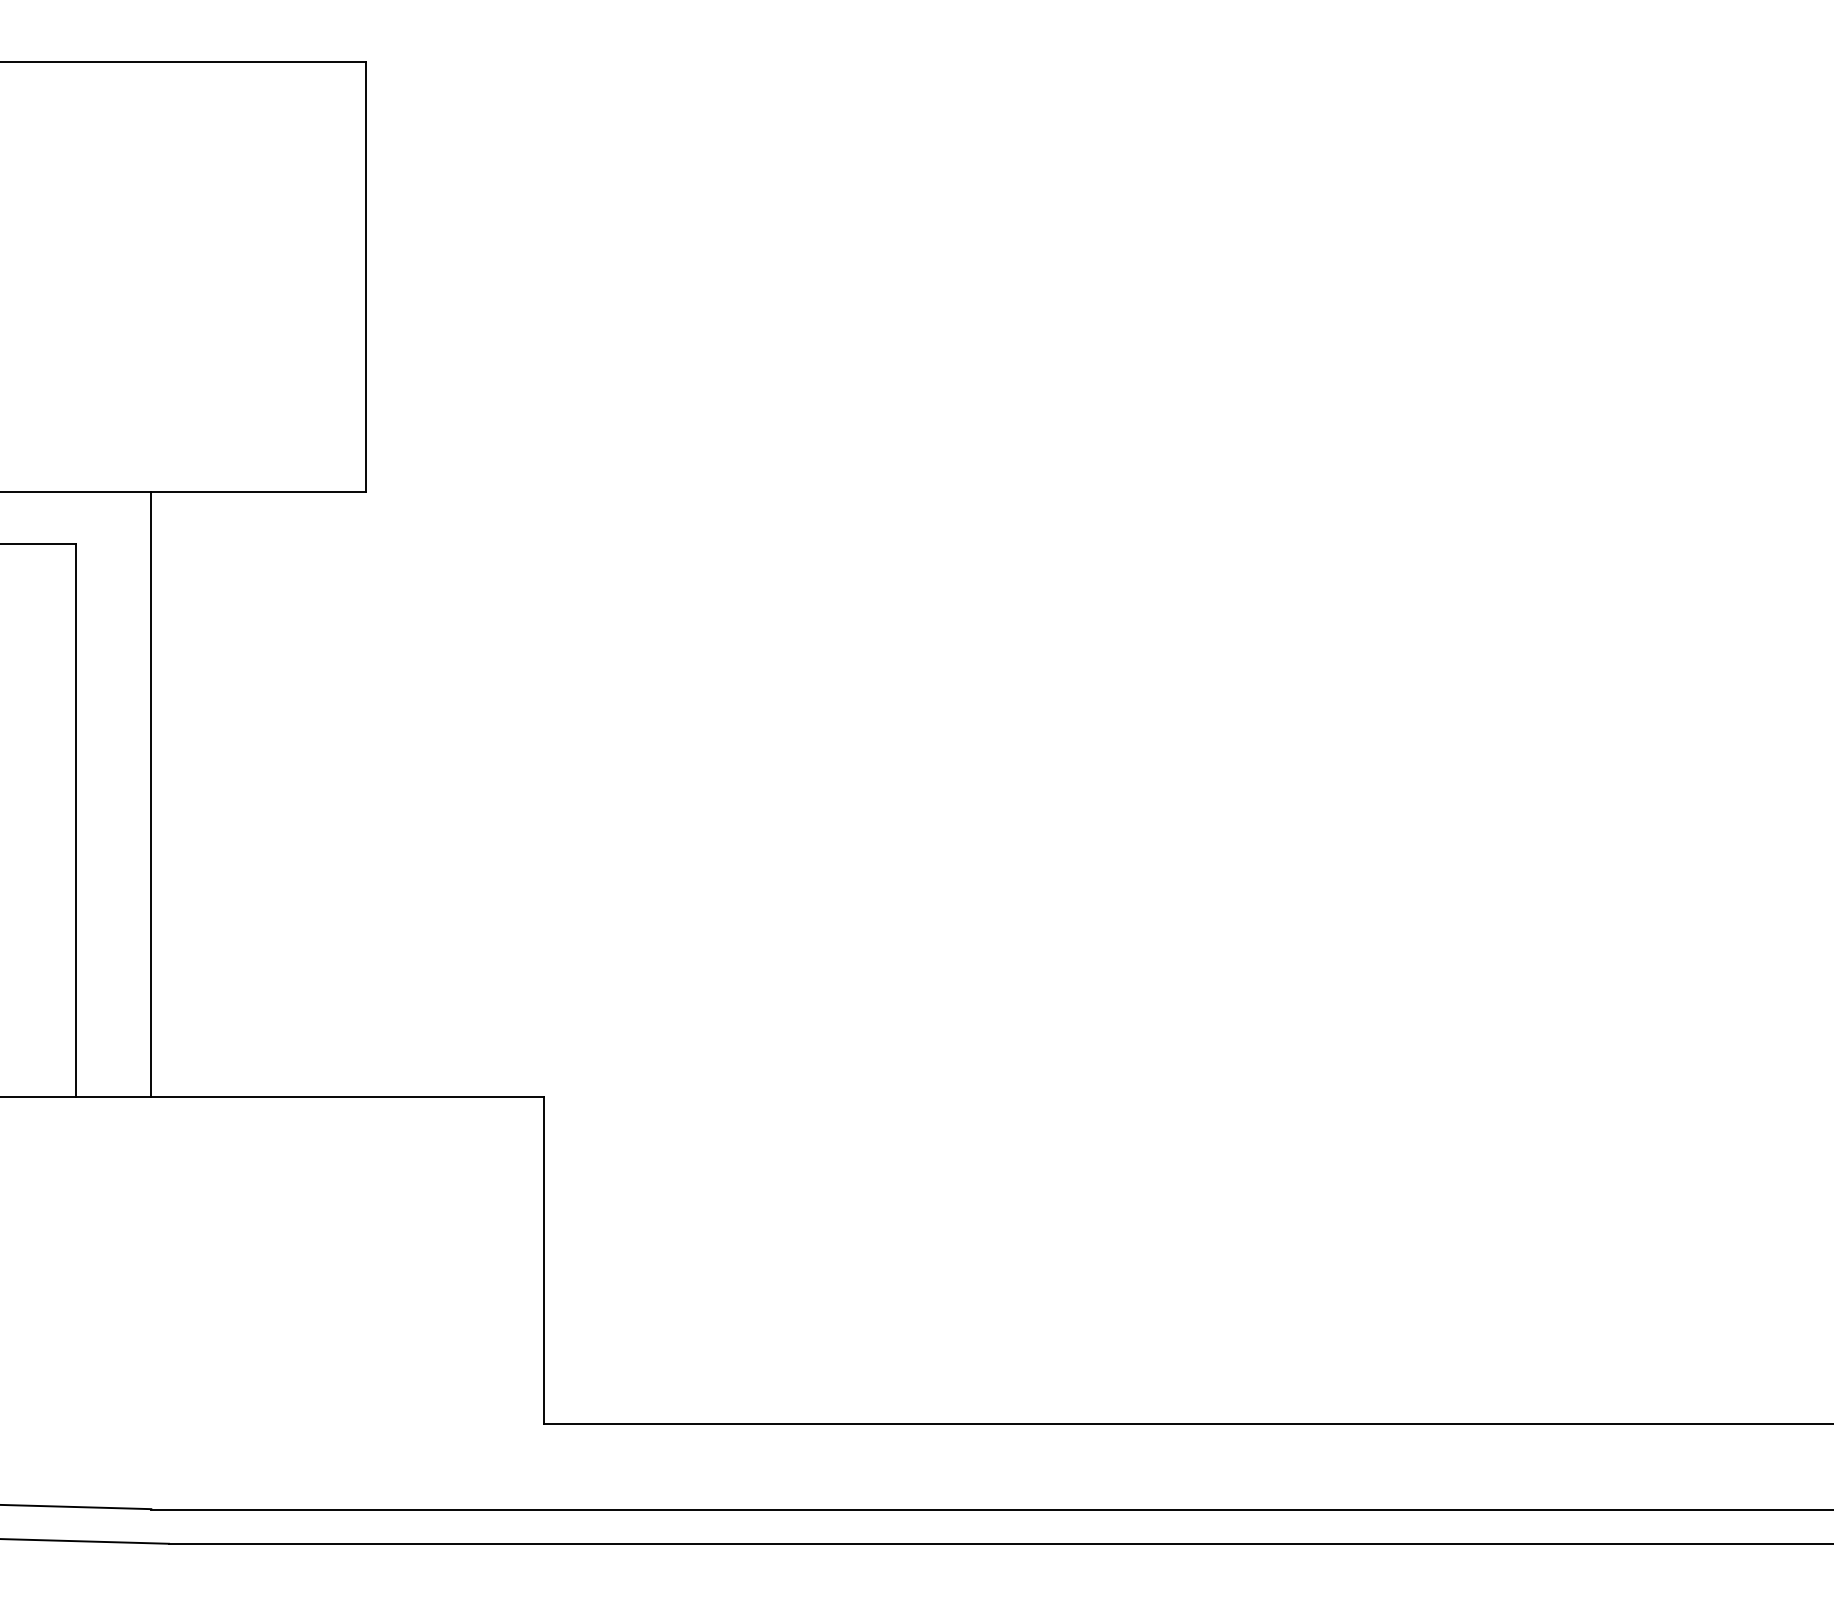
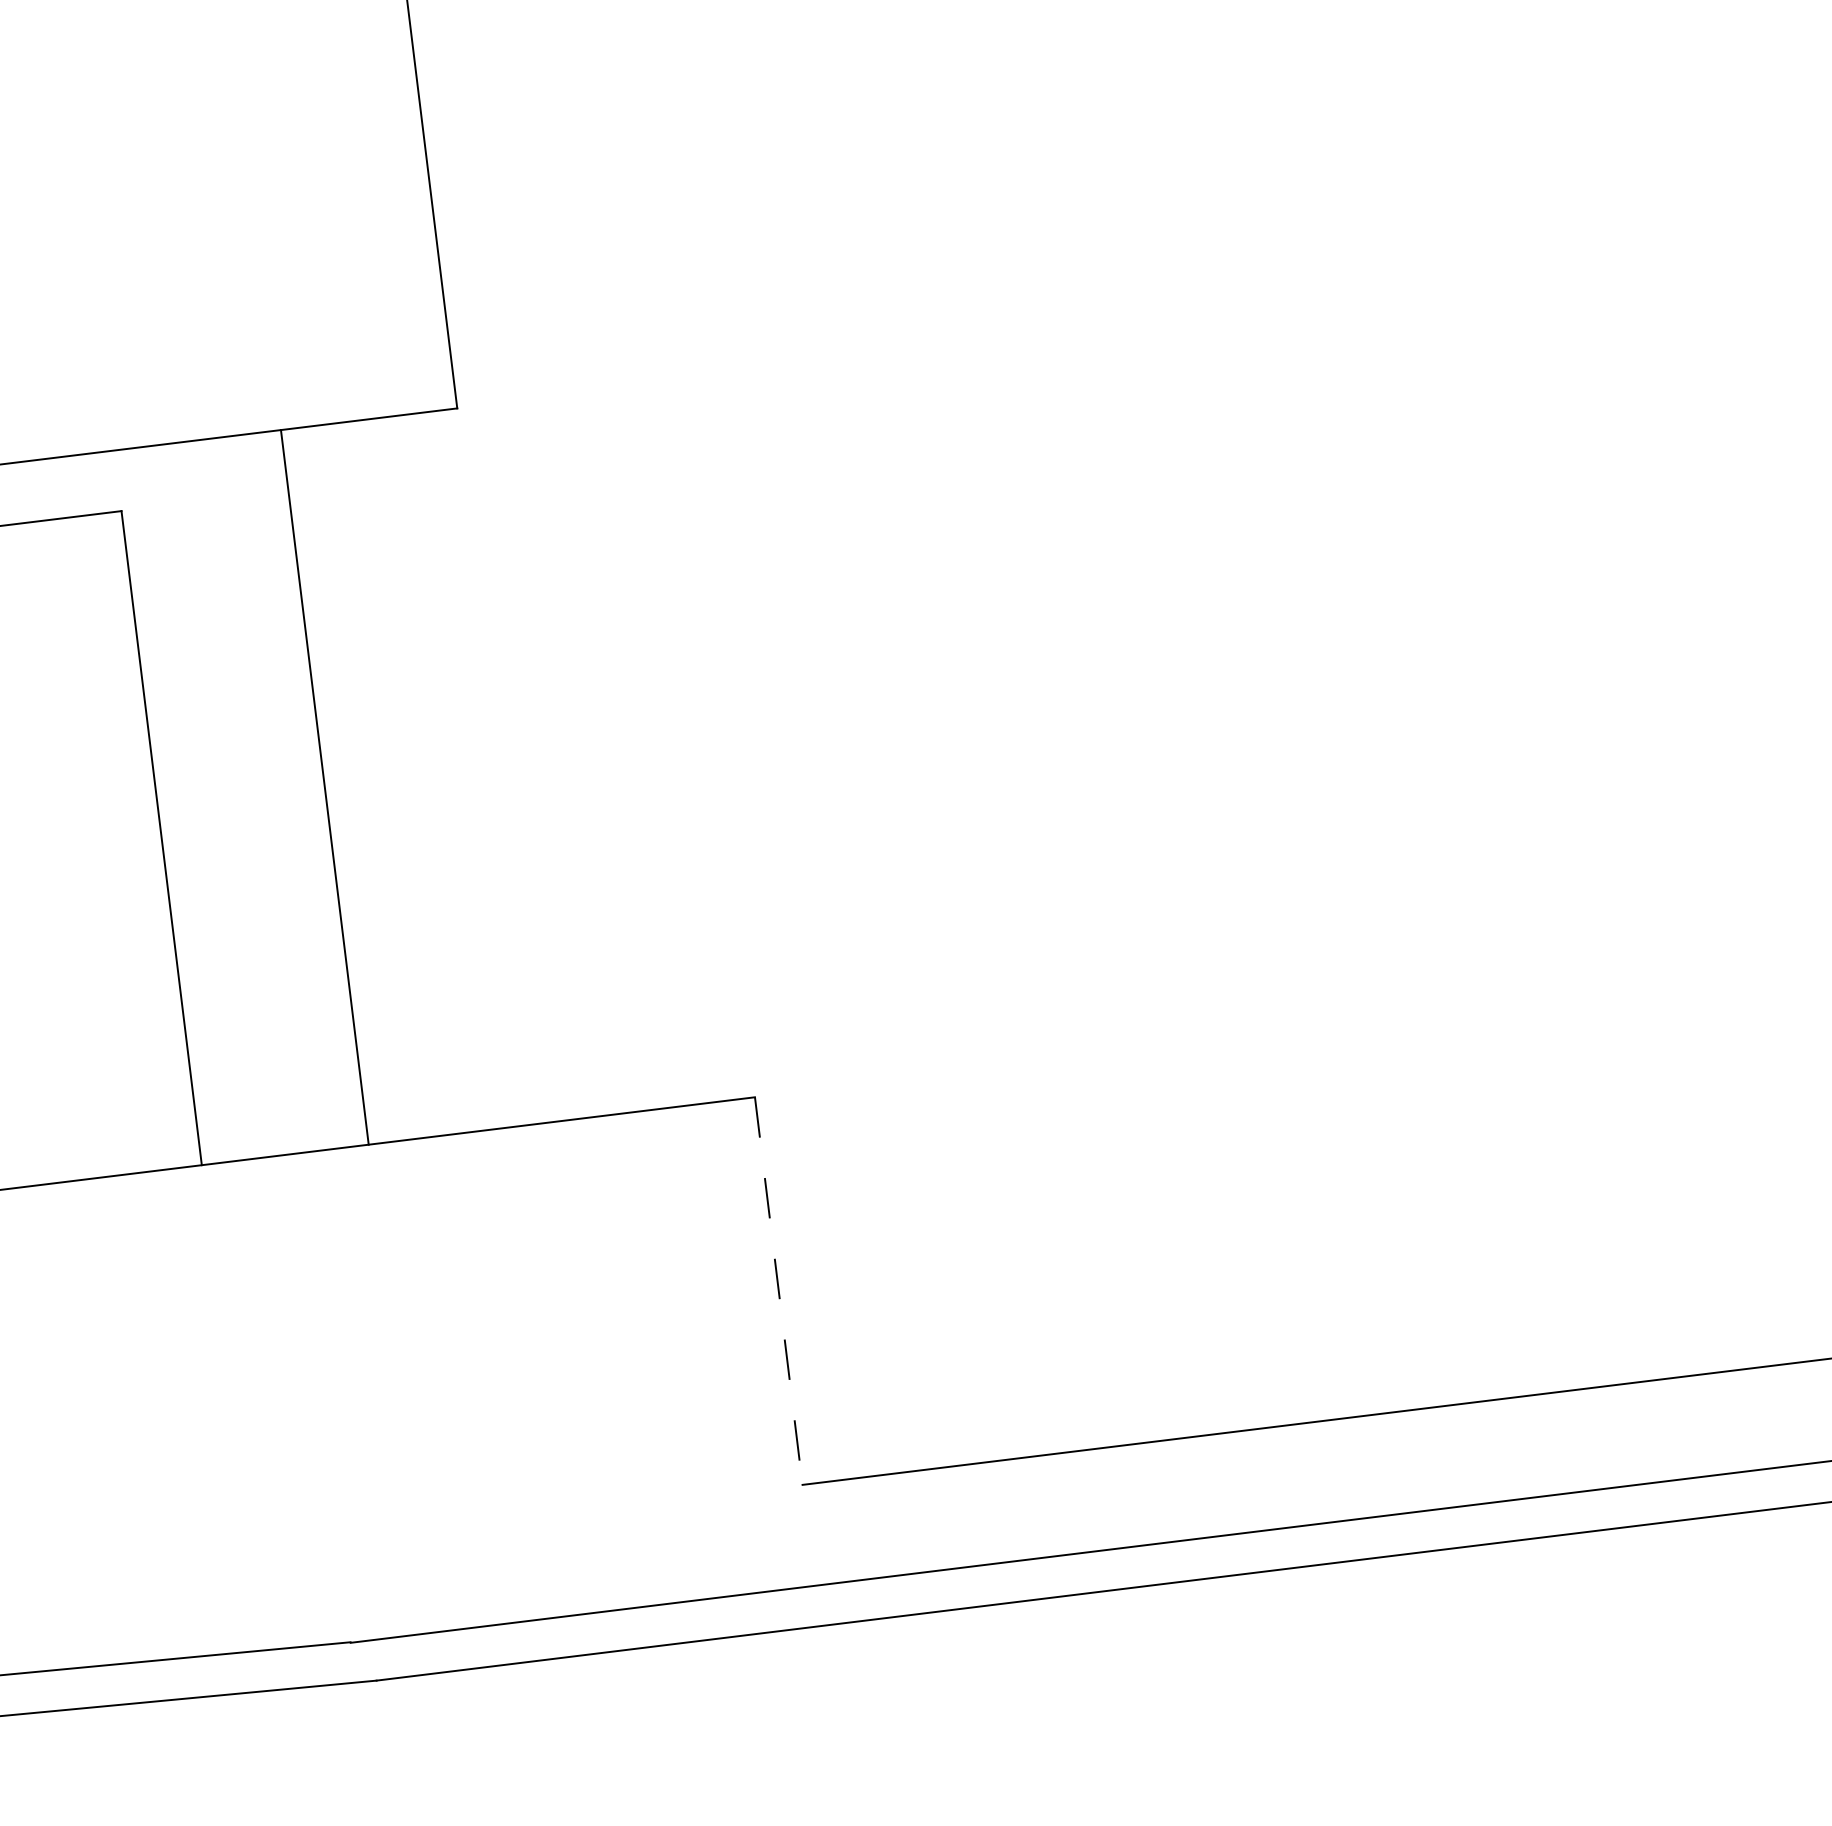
line: (151, 794) -> (325, 787), moved
line: (543, 1260) -> (778, 1291), solid -> dashed

